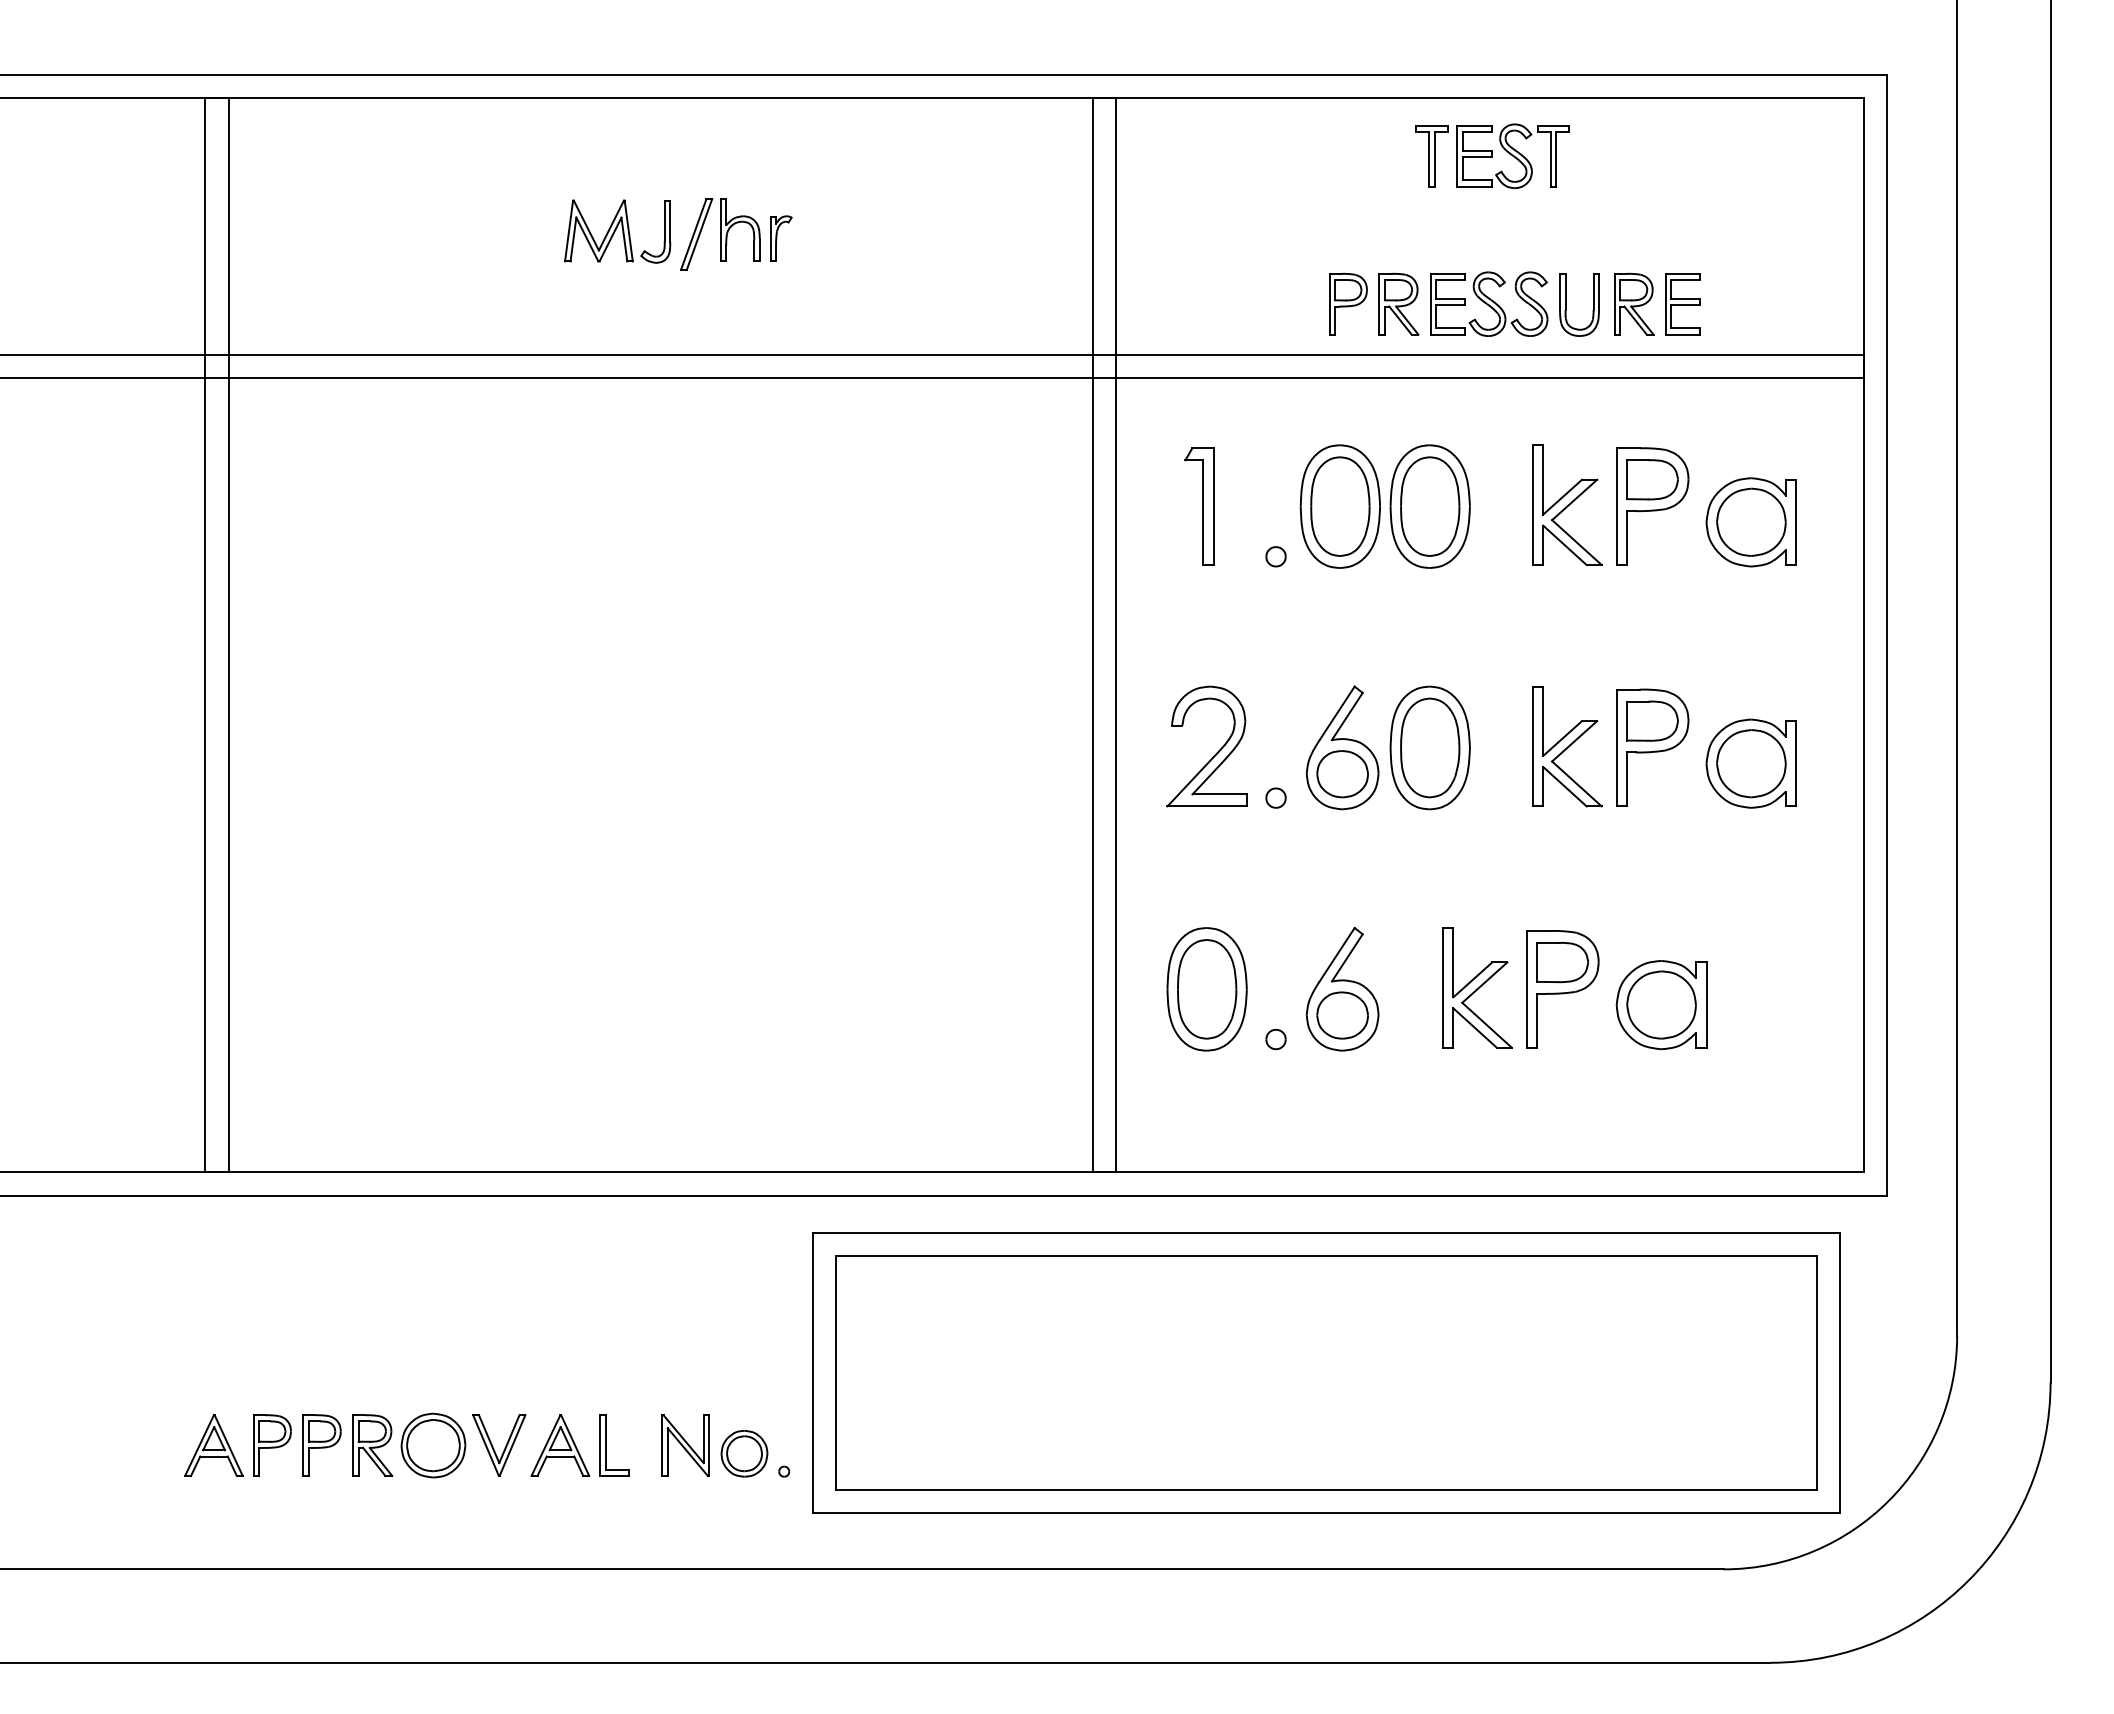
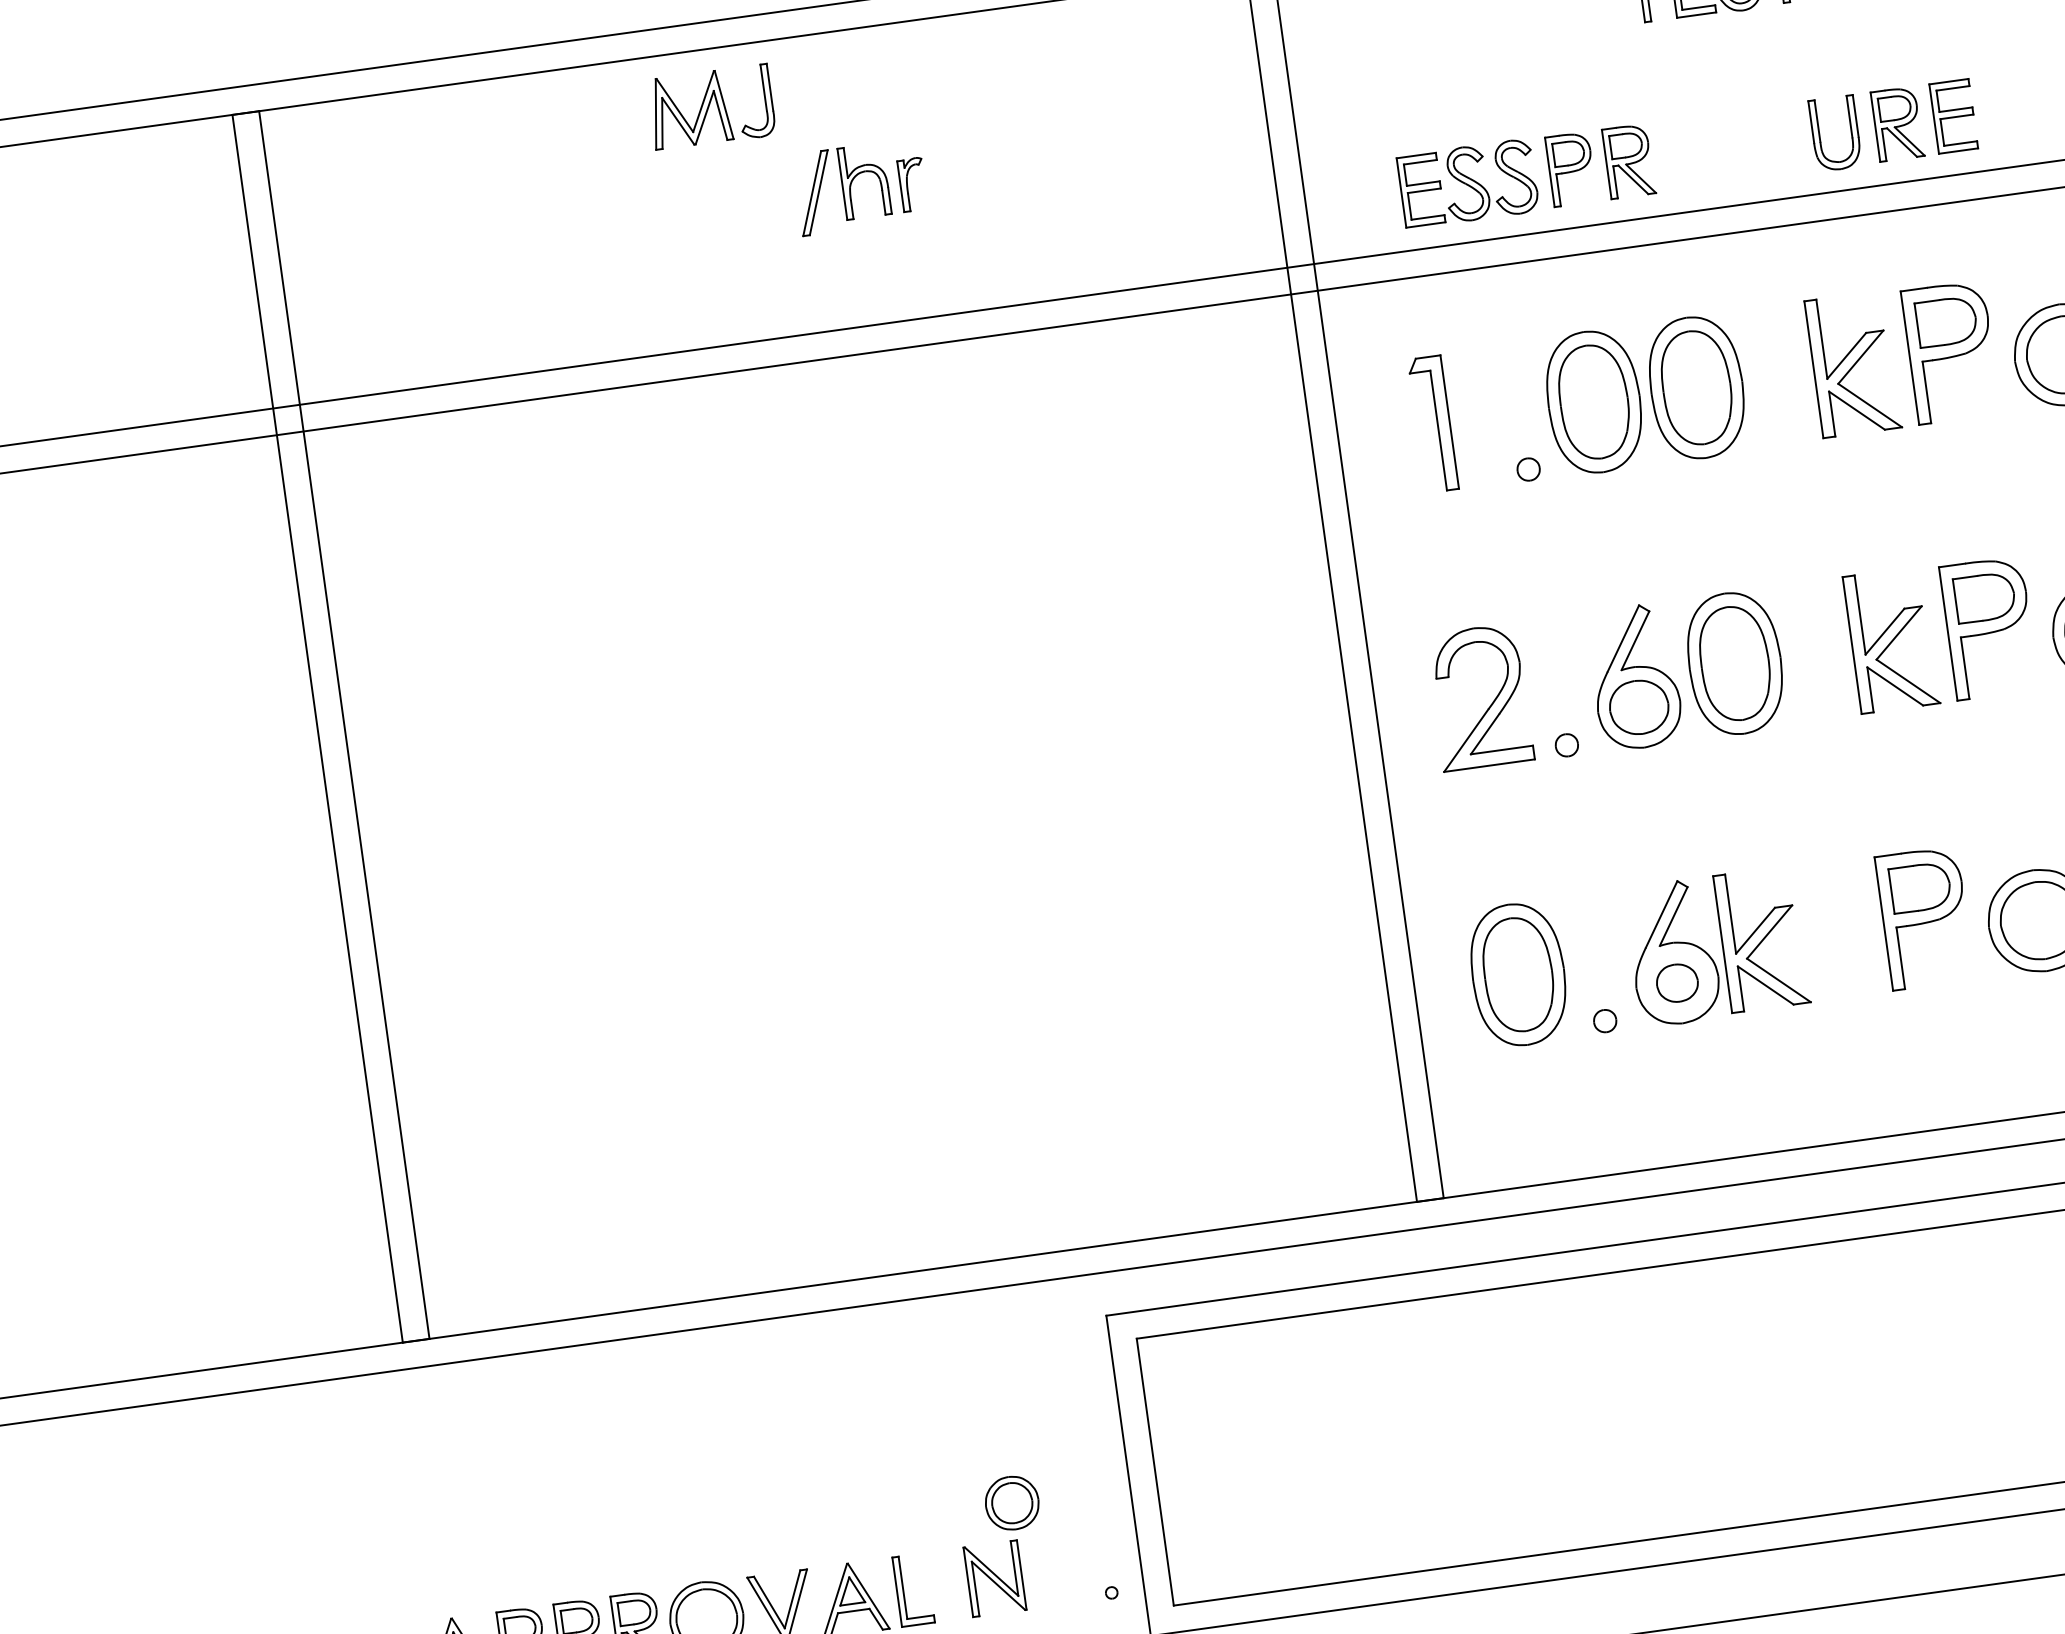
part: (617, 231) -> (711, 107), moved
part: (1489, 303) -> (1468, 182), moved
part: (1477, 987) -> (1762, 938), moved
part: (1342, 1015) -> (1677, 983), size x0.7
part: (744, 1453) -> (1012, 1502), moved

